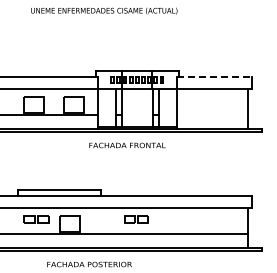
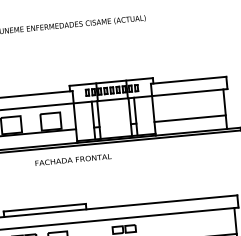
line: (214, 76) -> (188, 79), dashed -> solid
line: (212, 115) -> (190, 118), added
text: (127, 145) -> (73, 159), moved

